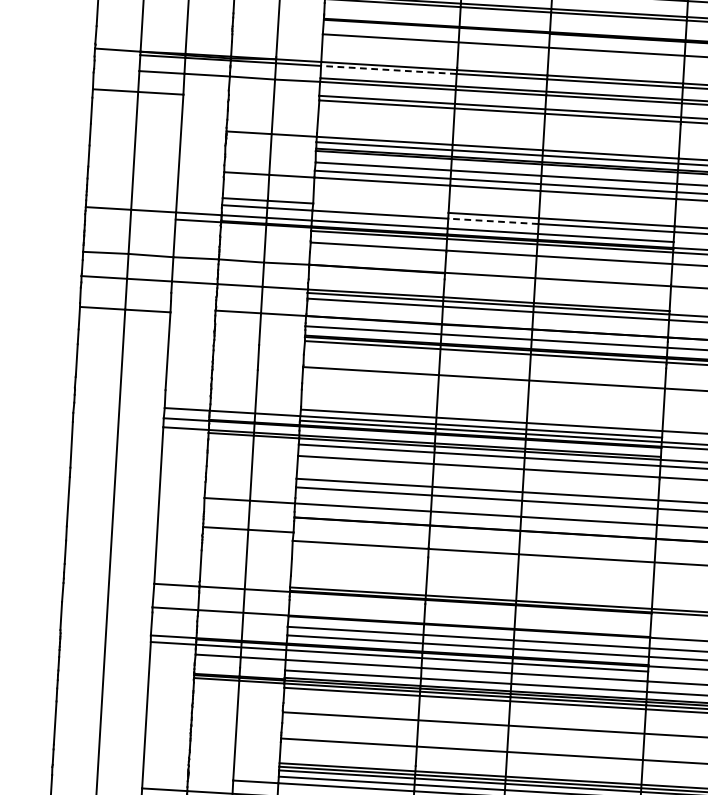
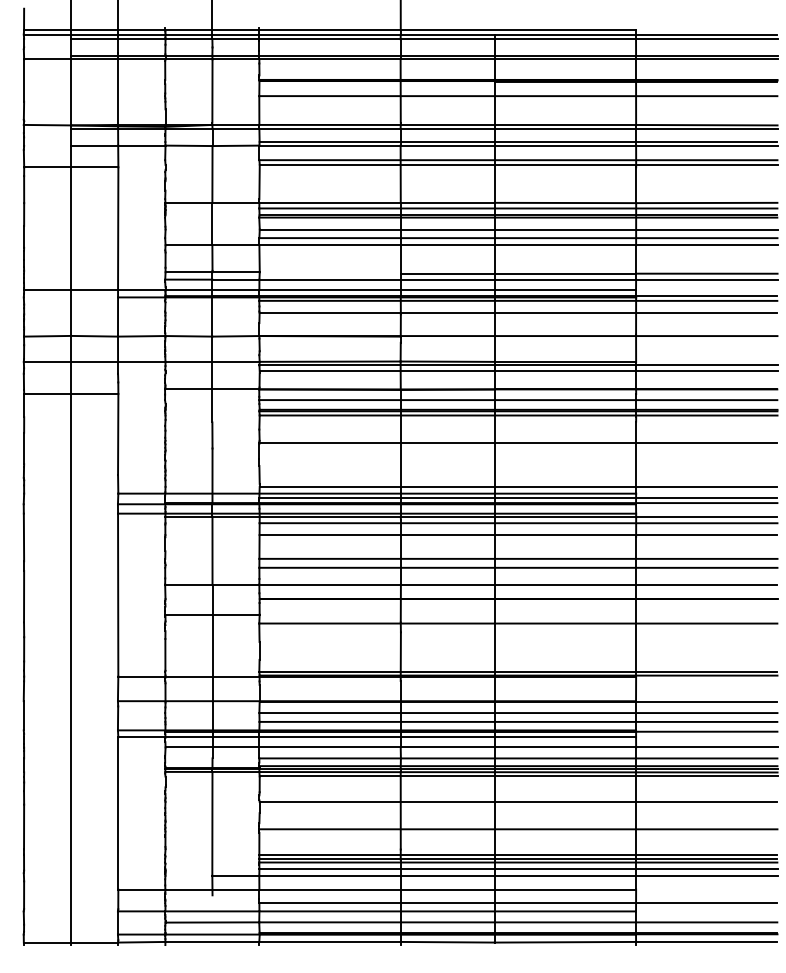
line: (389, 70) -> (330, 129), dashed -> solid
line: (493, 221) -> (447, 279), dashed -> solid

